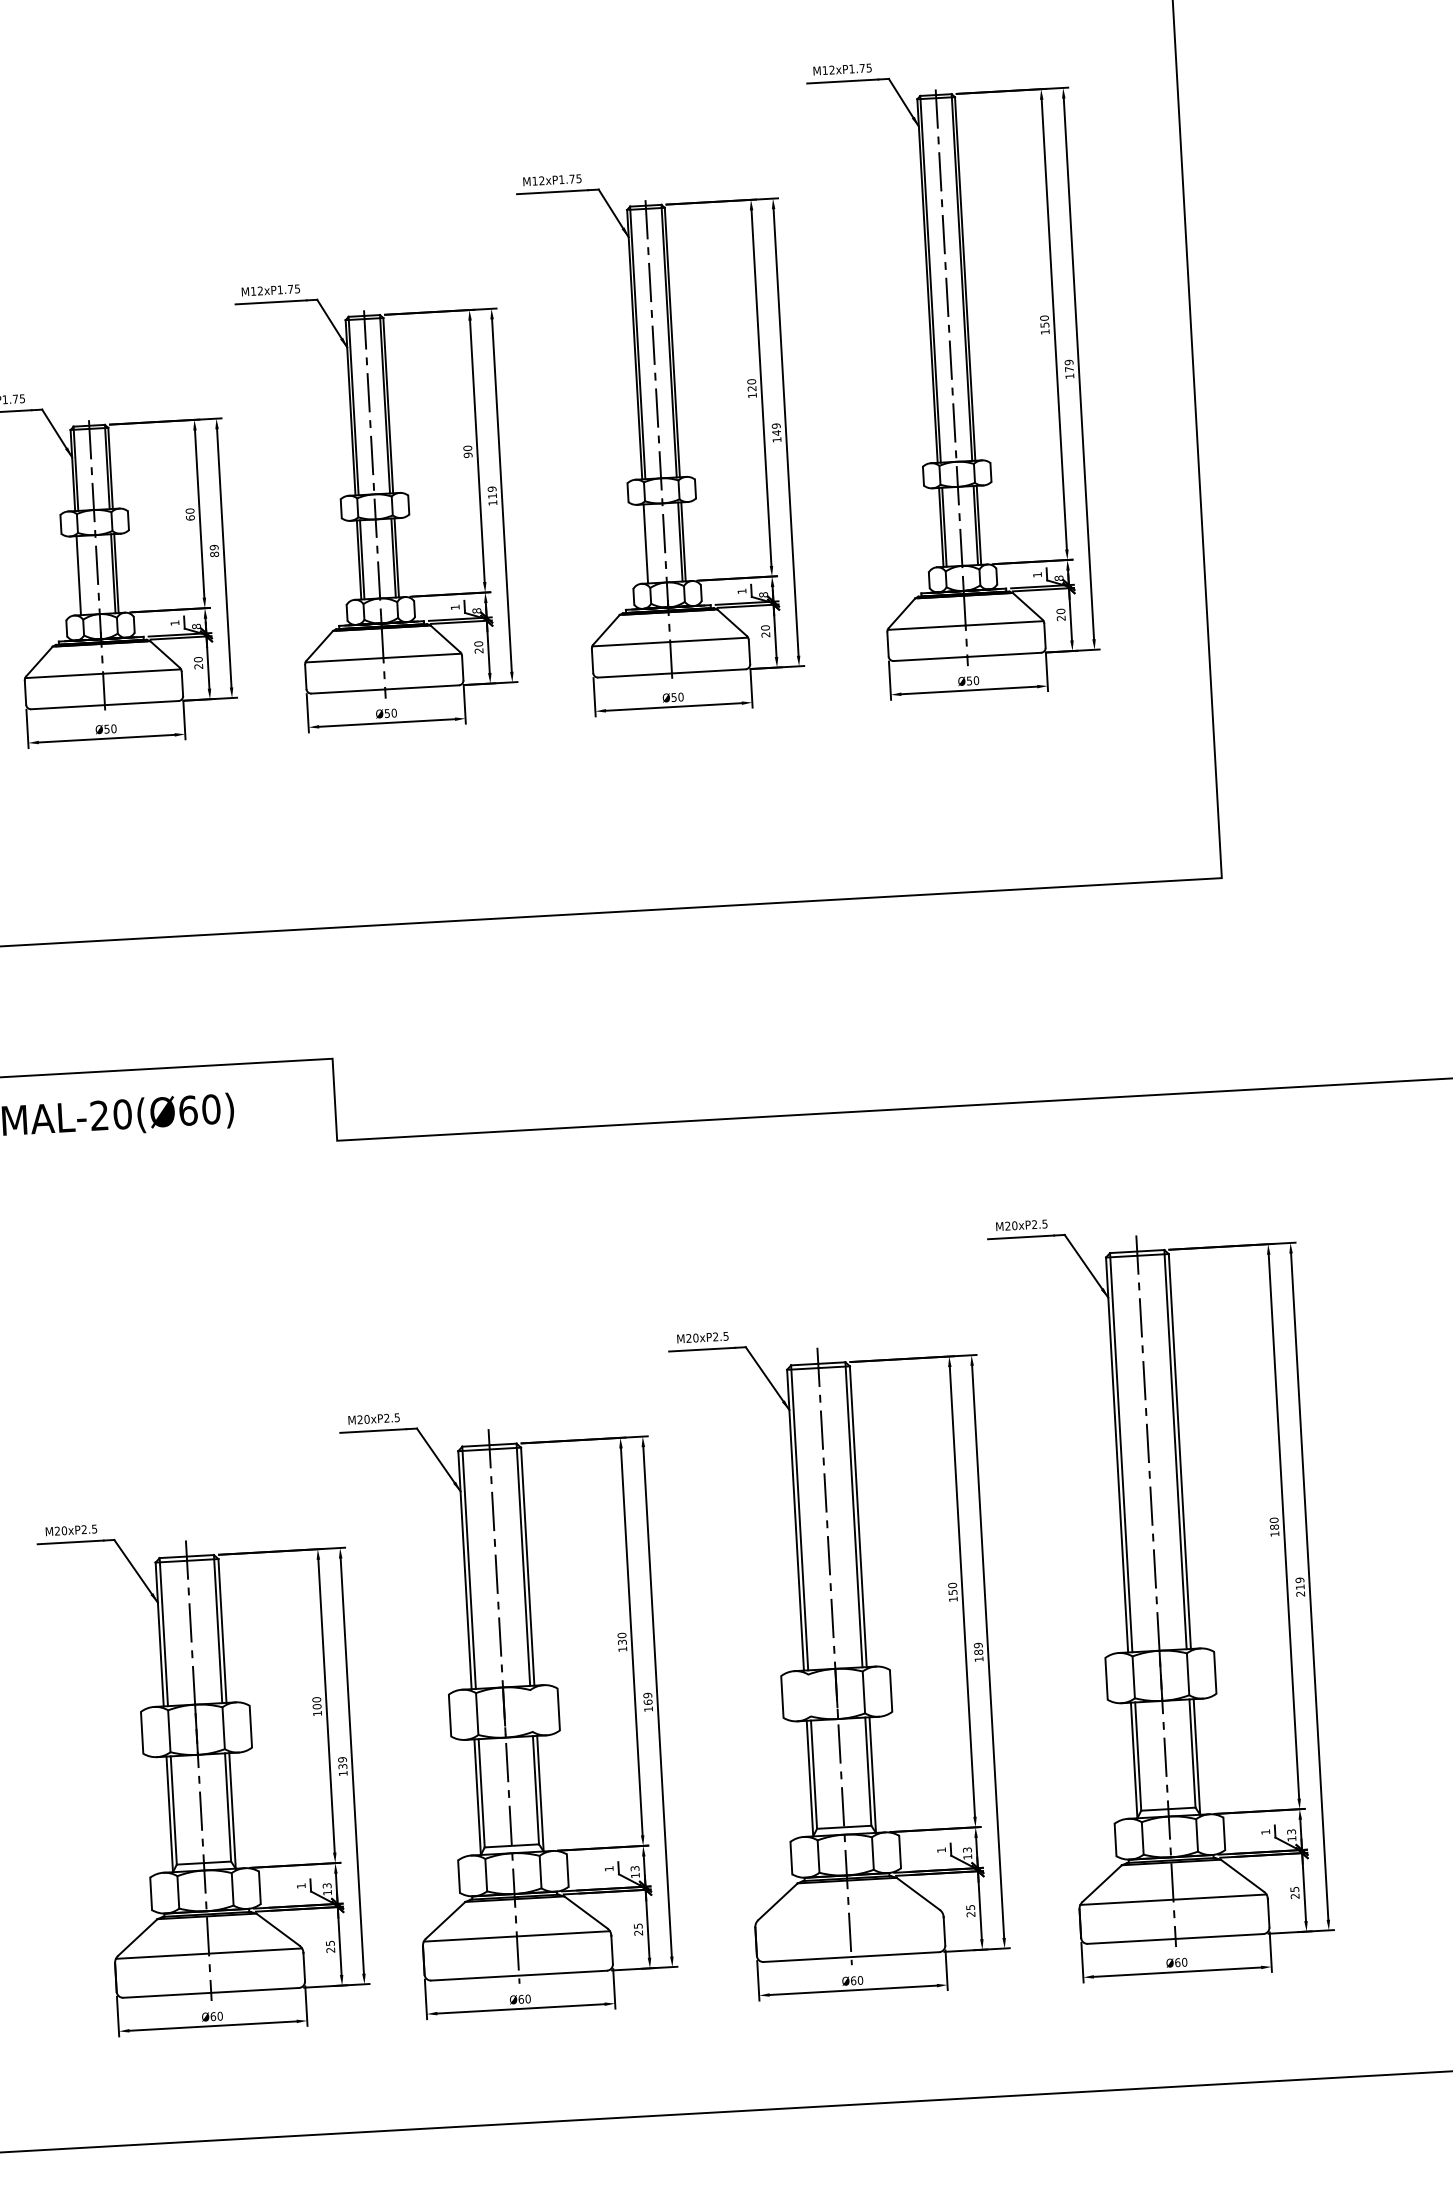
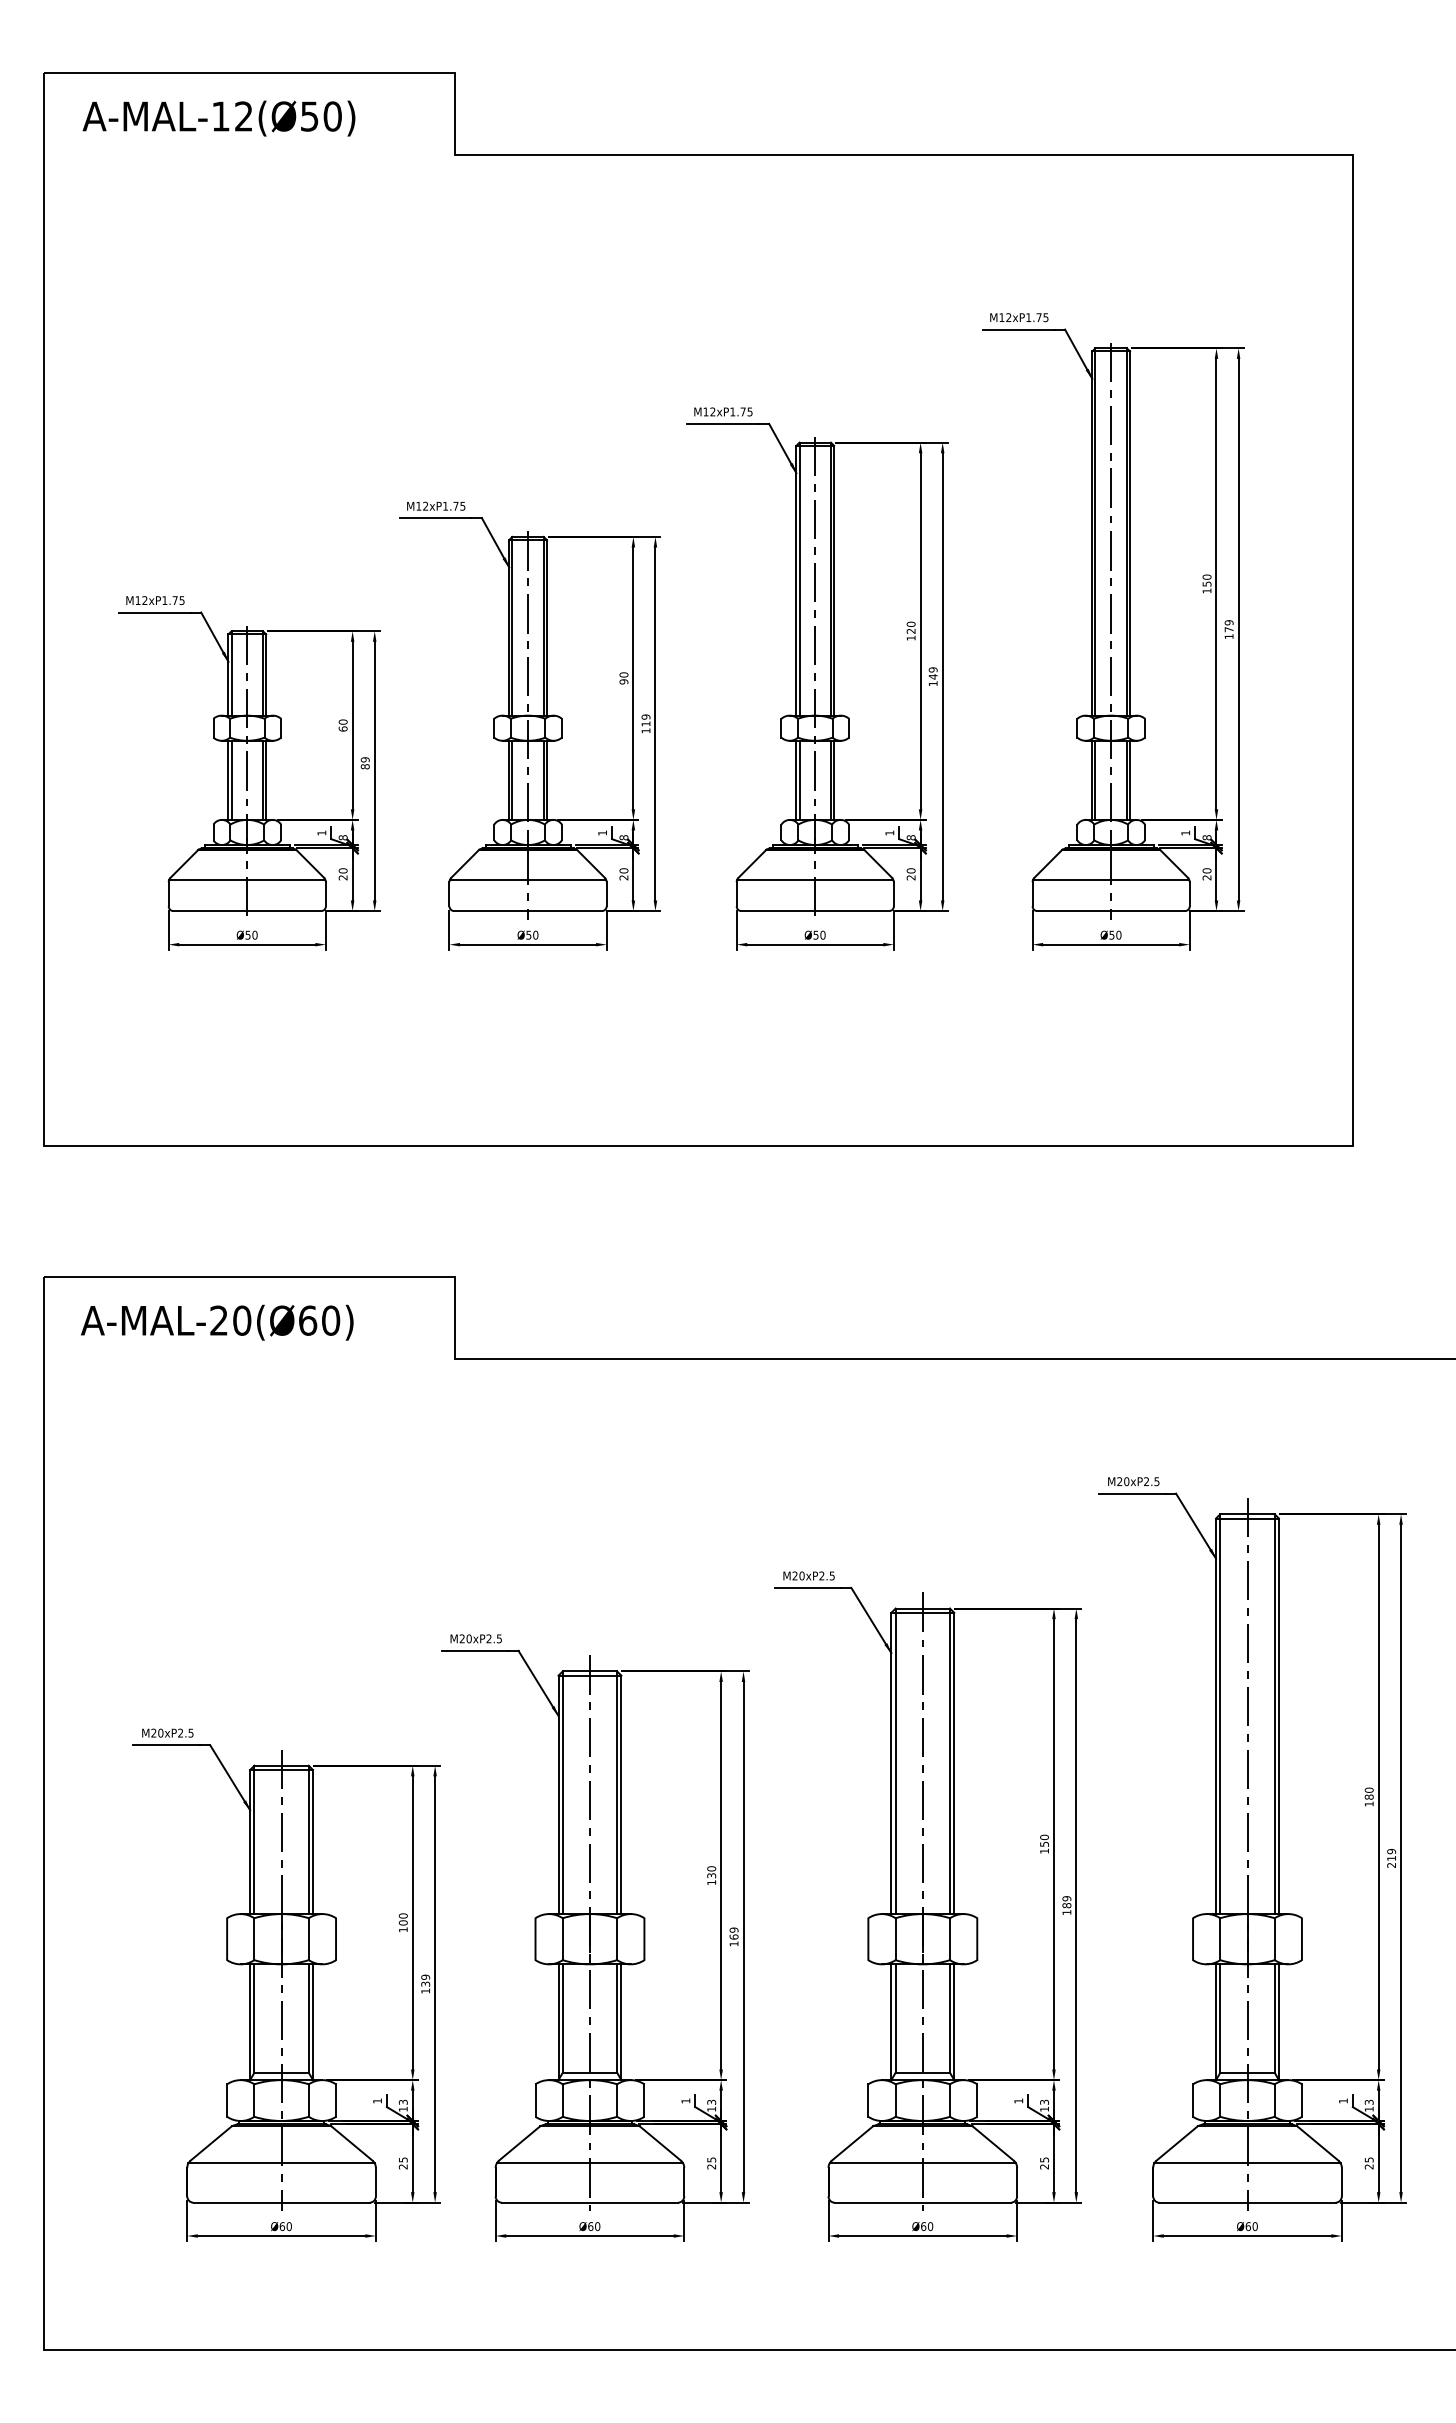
line: (648, 542) -> (799, 779), added
line: (81, 574) -> (231, 779), added
line: (809, 1695) -> (895, 1939), added
line: (531, 1711) -> (617, 1939), added
line: (848, 1917) -> (922, 2163), added

